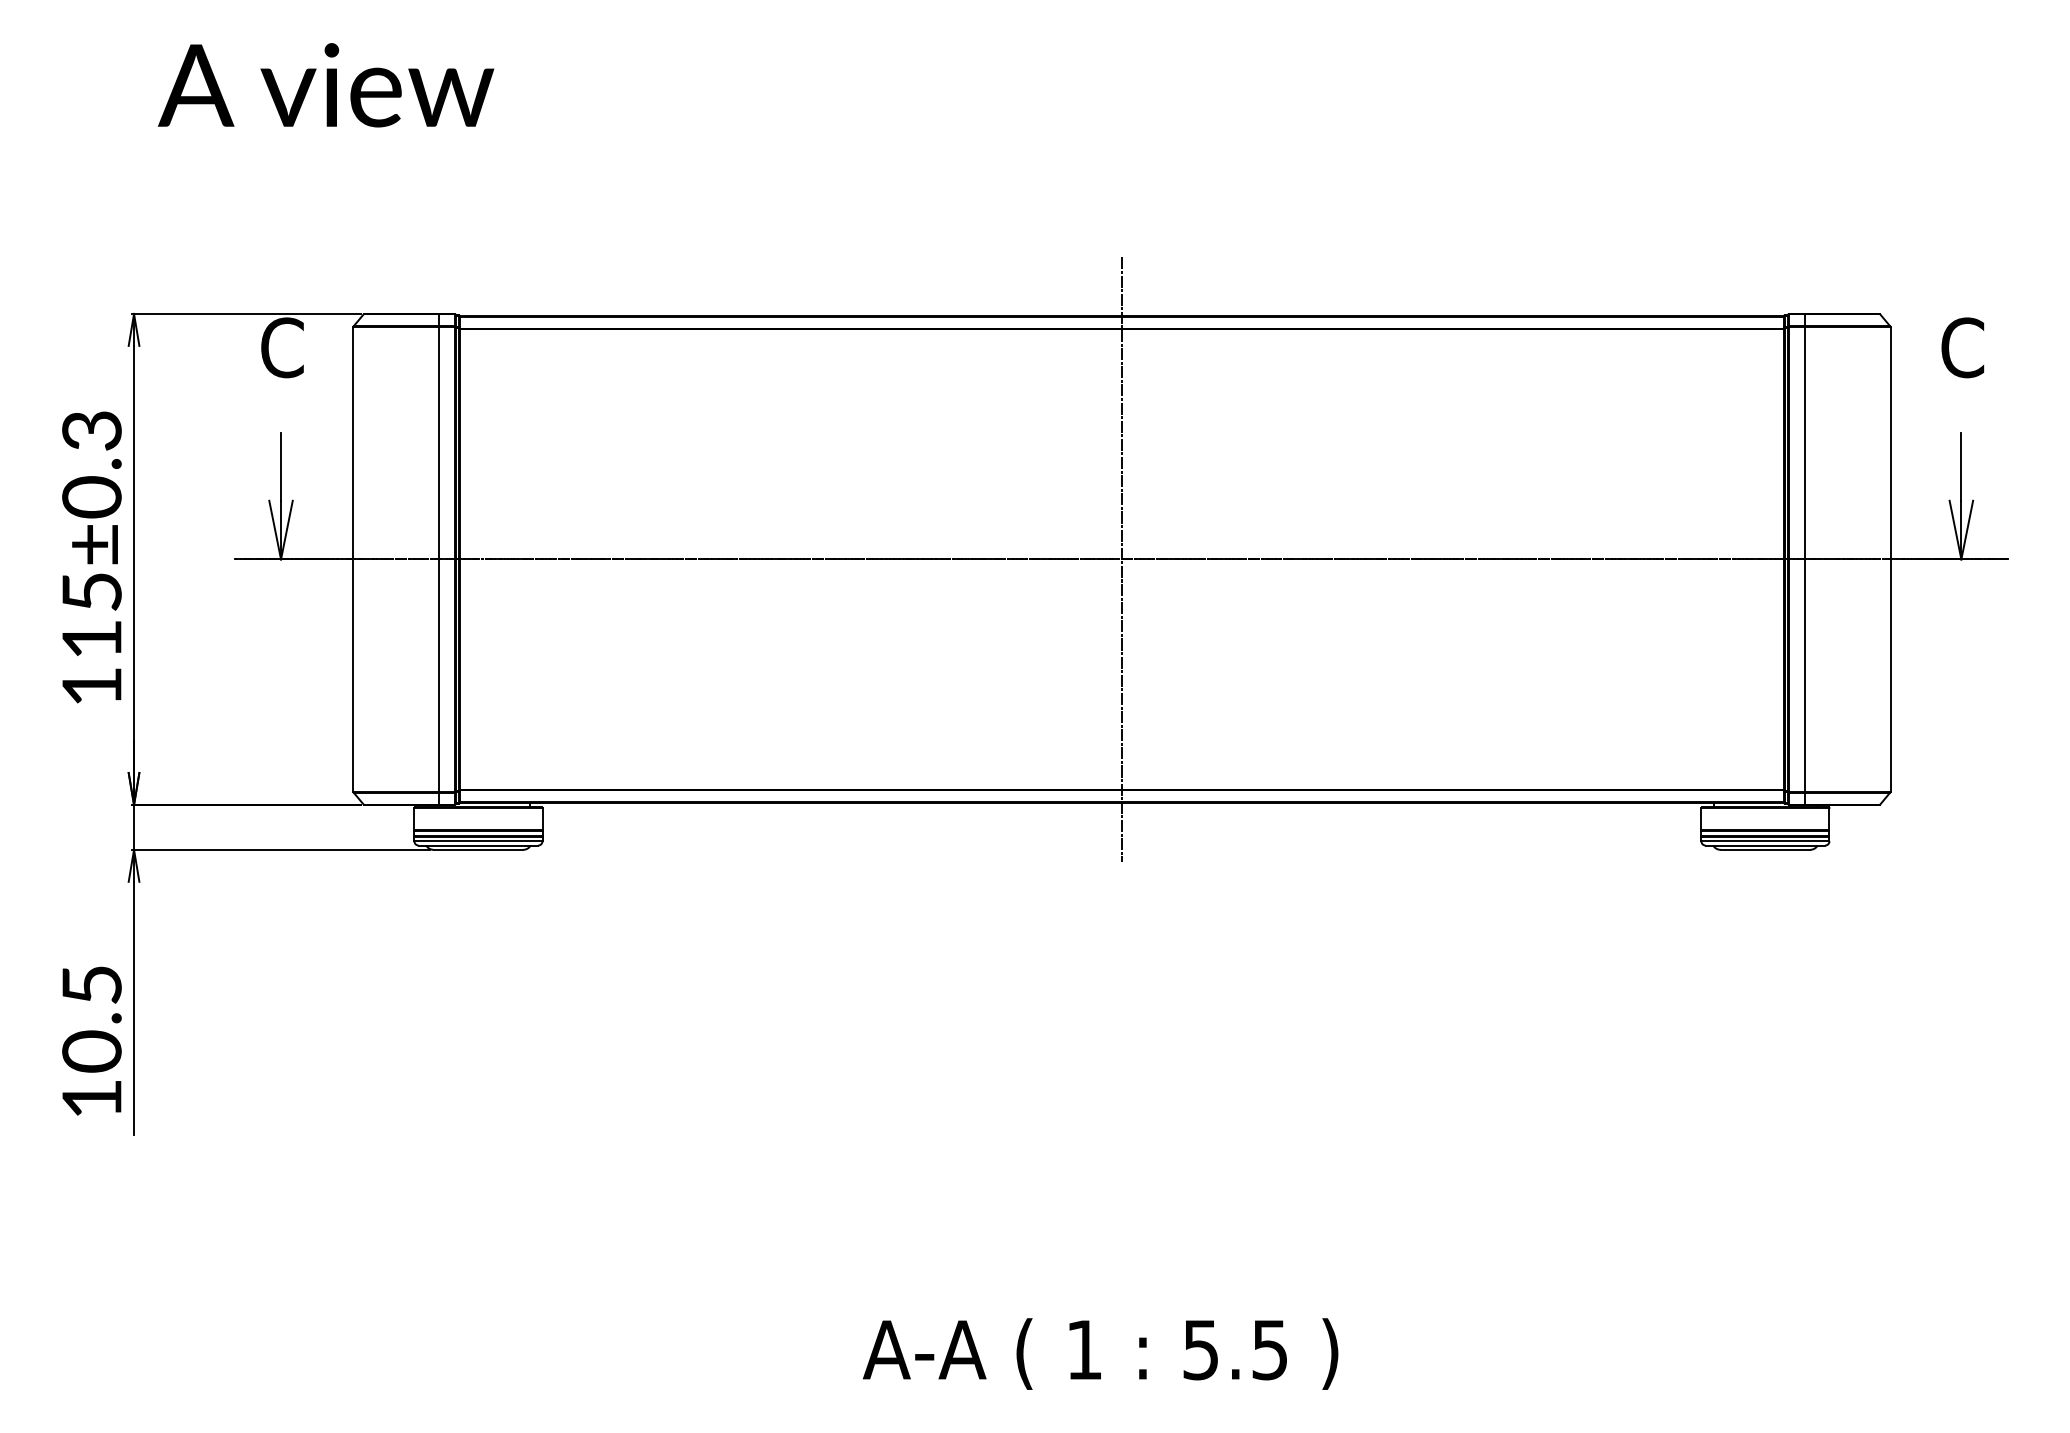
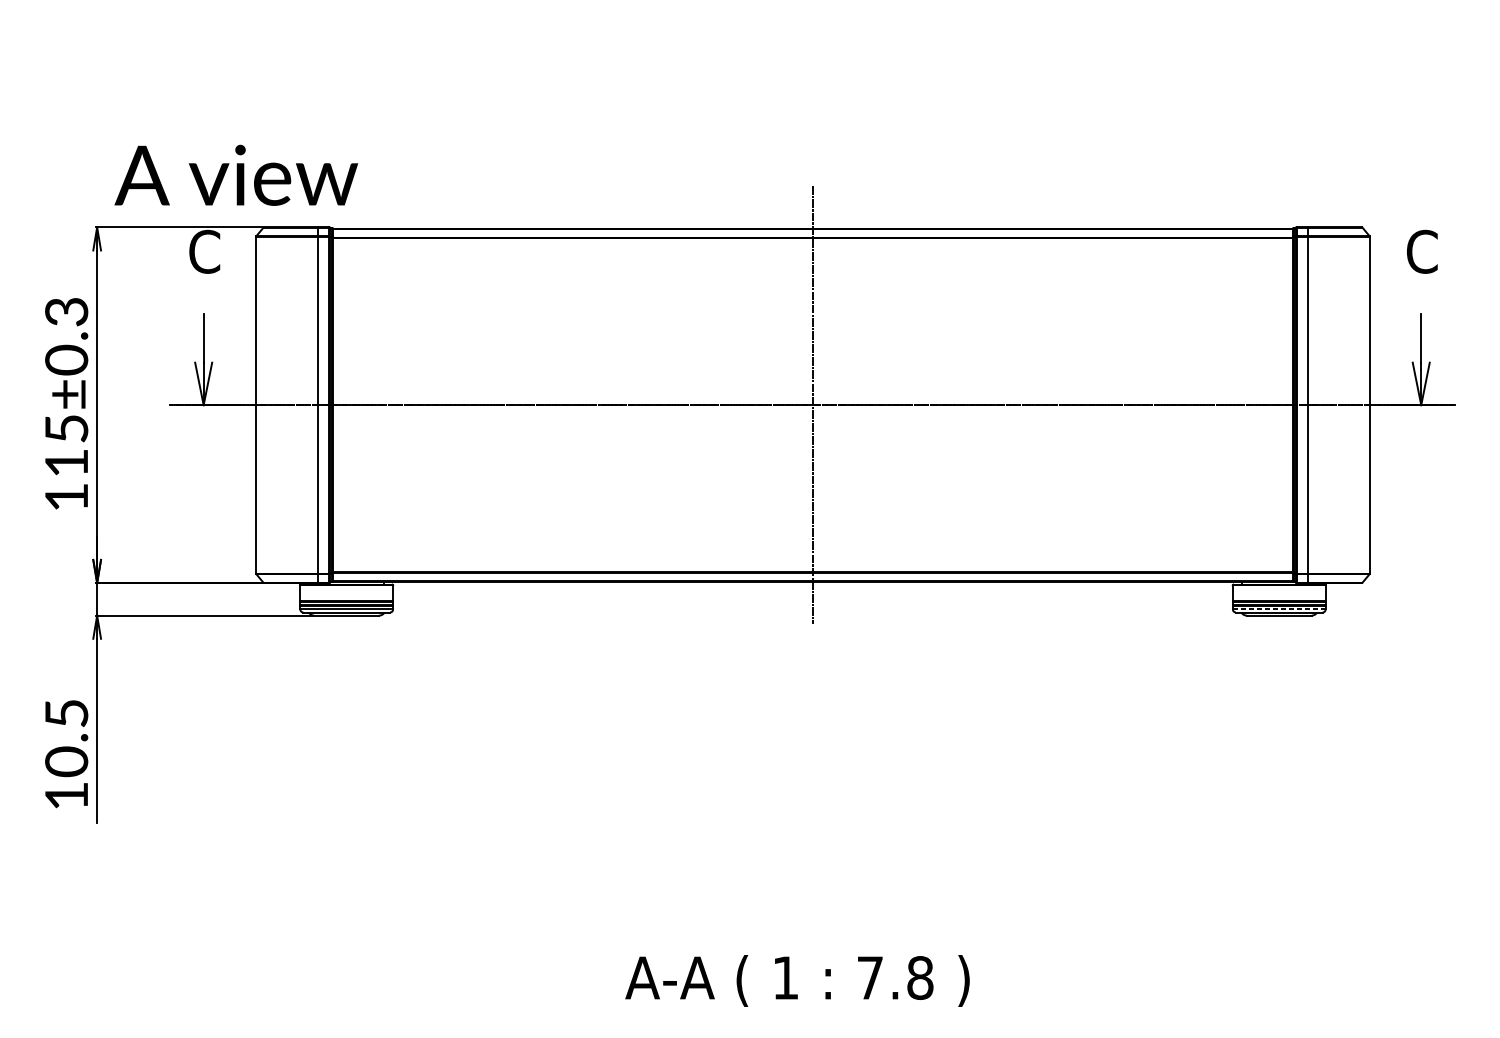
text: (326, 85) -> (236, 175), moved
line: (1765, 841) -> (1279, 609), solid -> dashed
text: (1235, 1349) -> (895, 977), 5.5 -> 7.8

